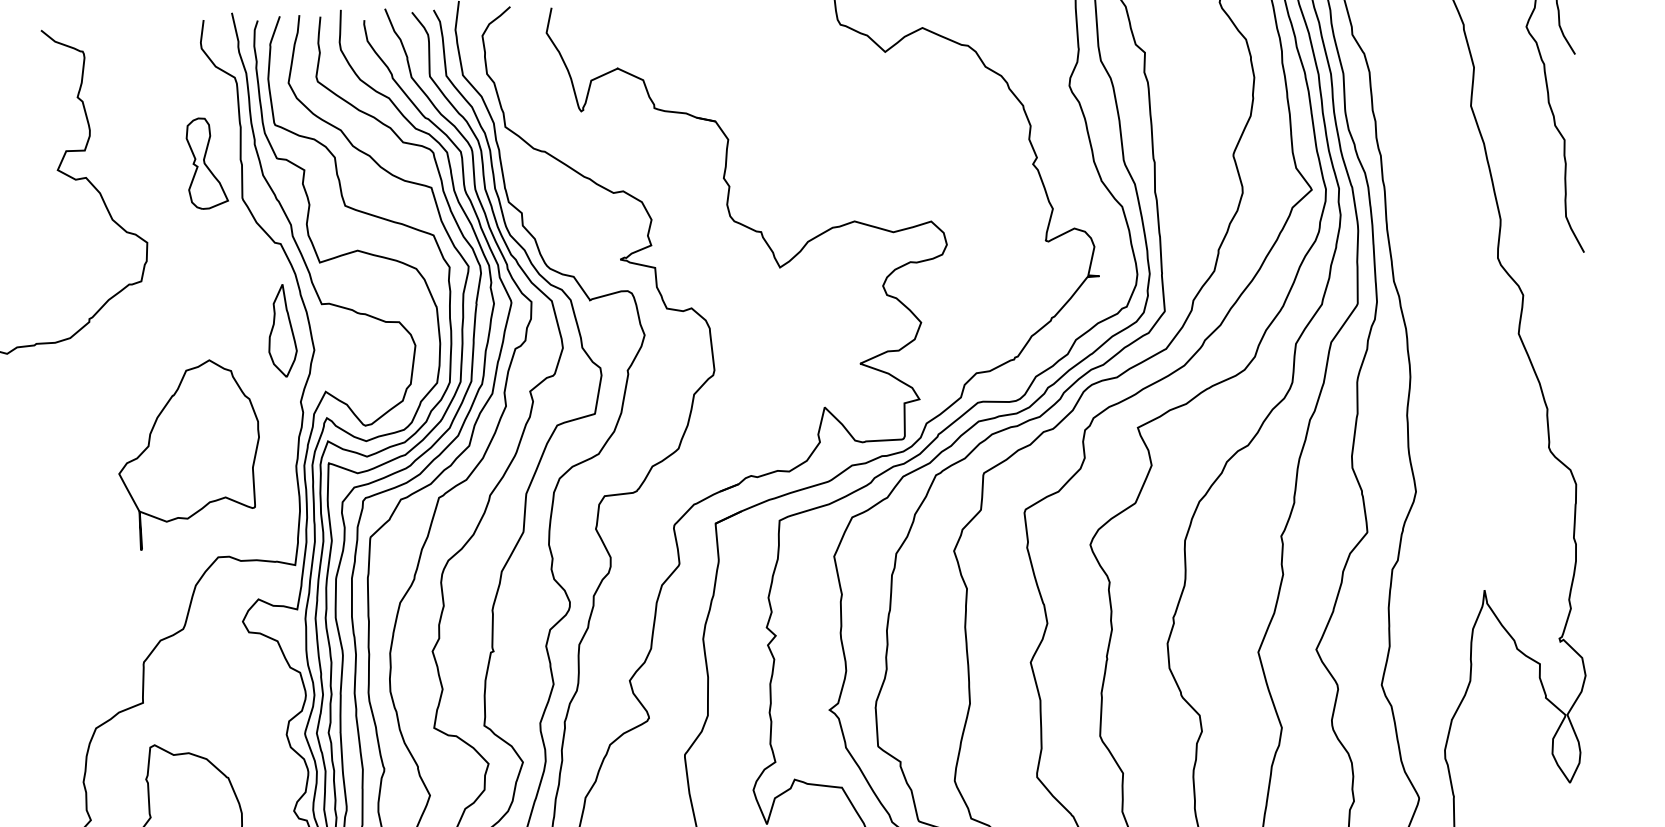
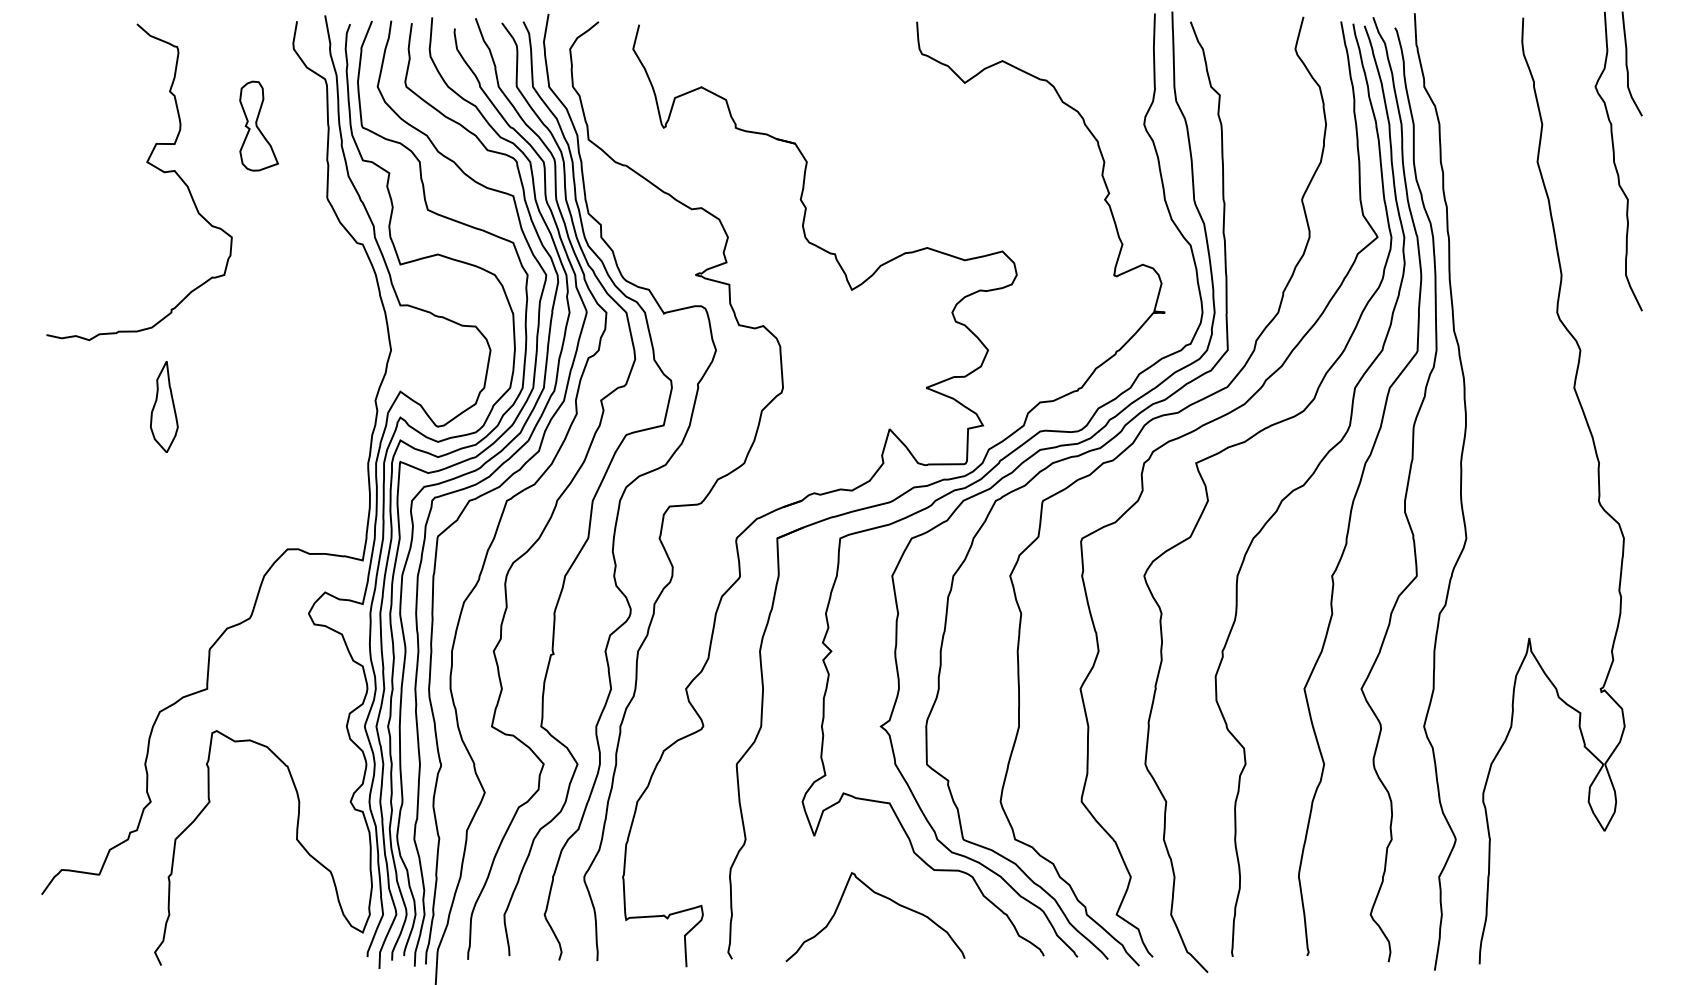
part: (206, 162) -> (258, 125), moved
part: (282, 330) -> (164, 406), moved
part: (189, 453) -> (263, 446), removed

